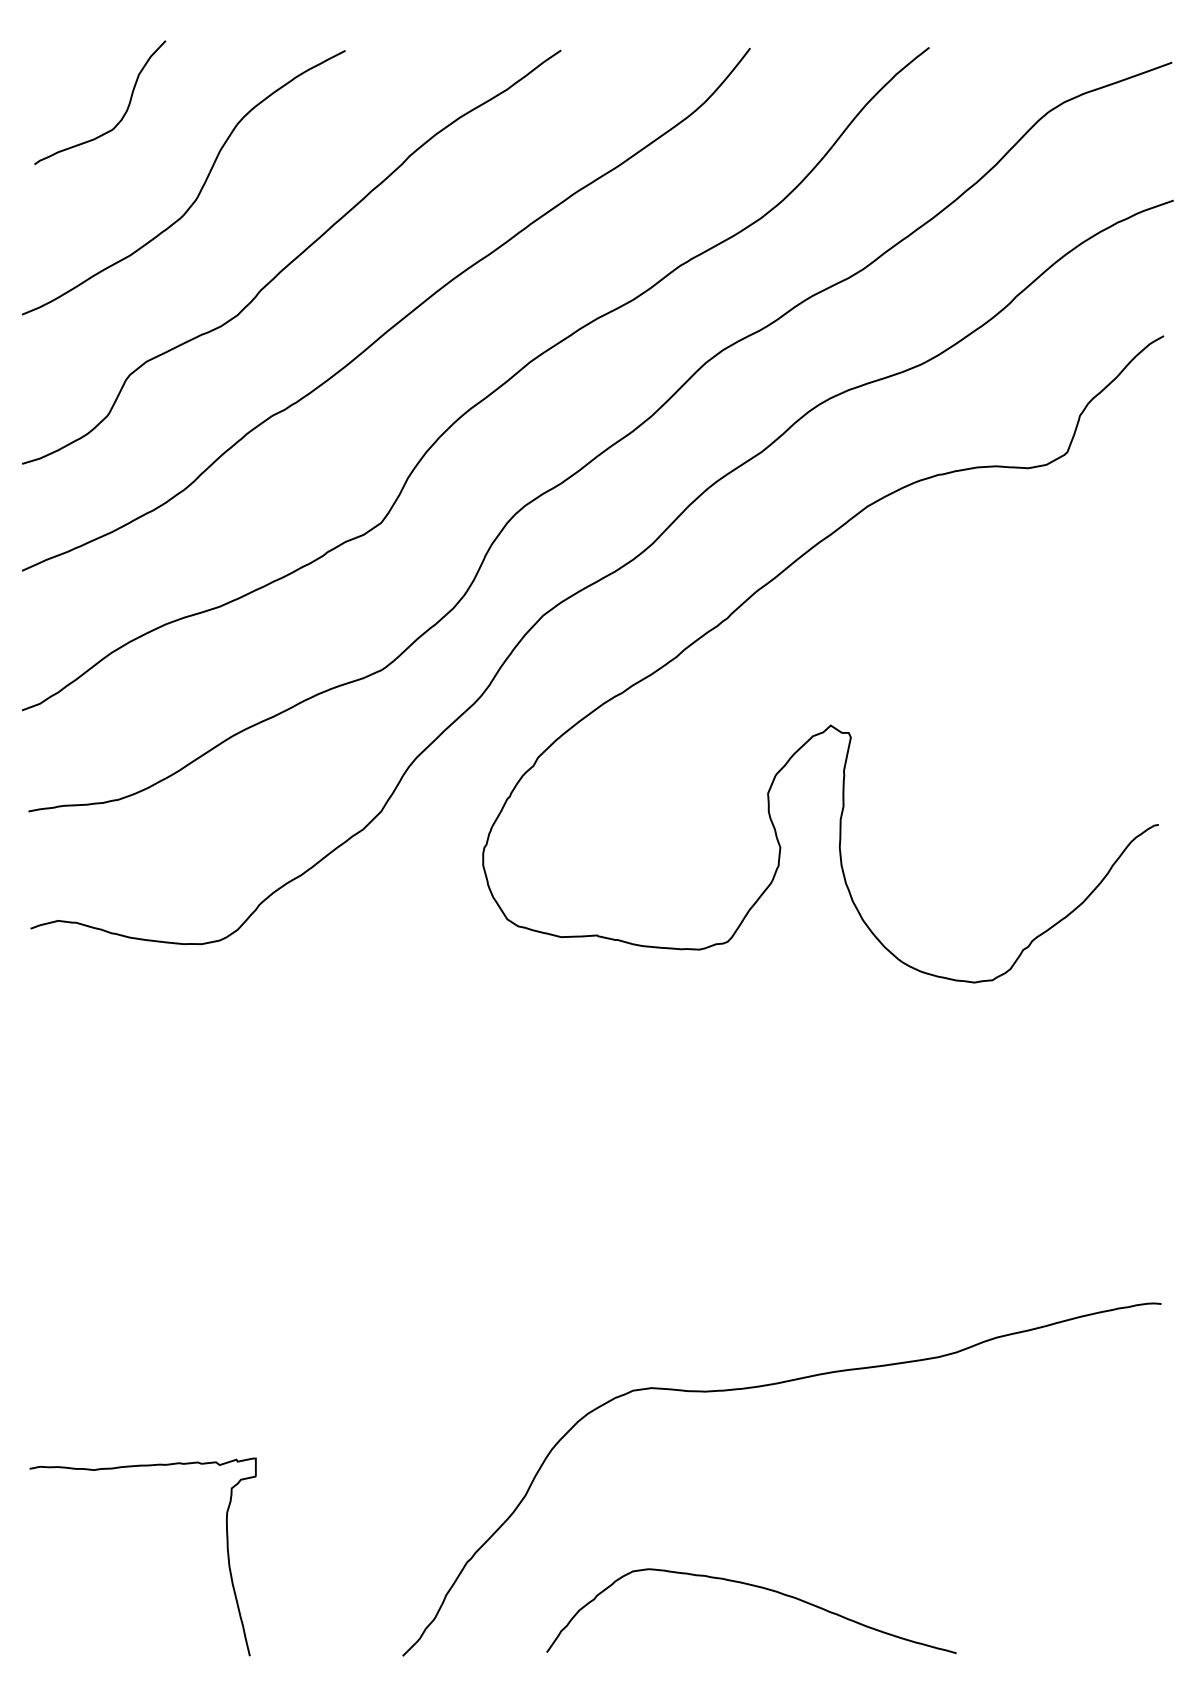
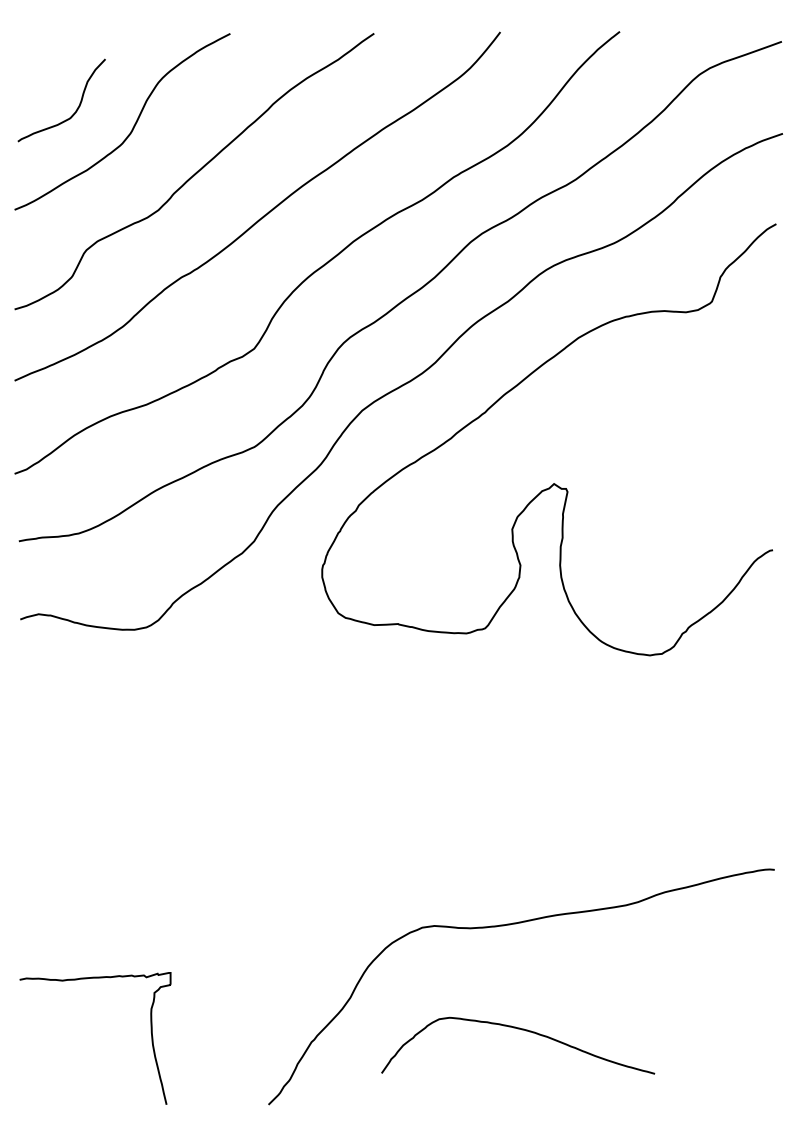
curve: (120, 117) -> (75, 110), moved
curve: (757, 1588) -> (522, 1030), moved

